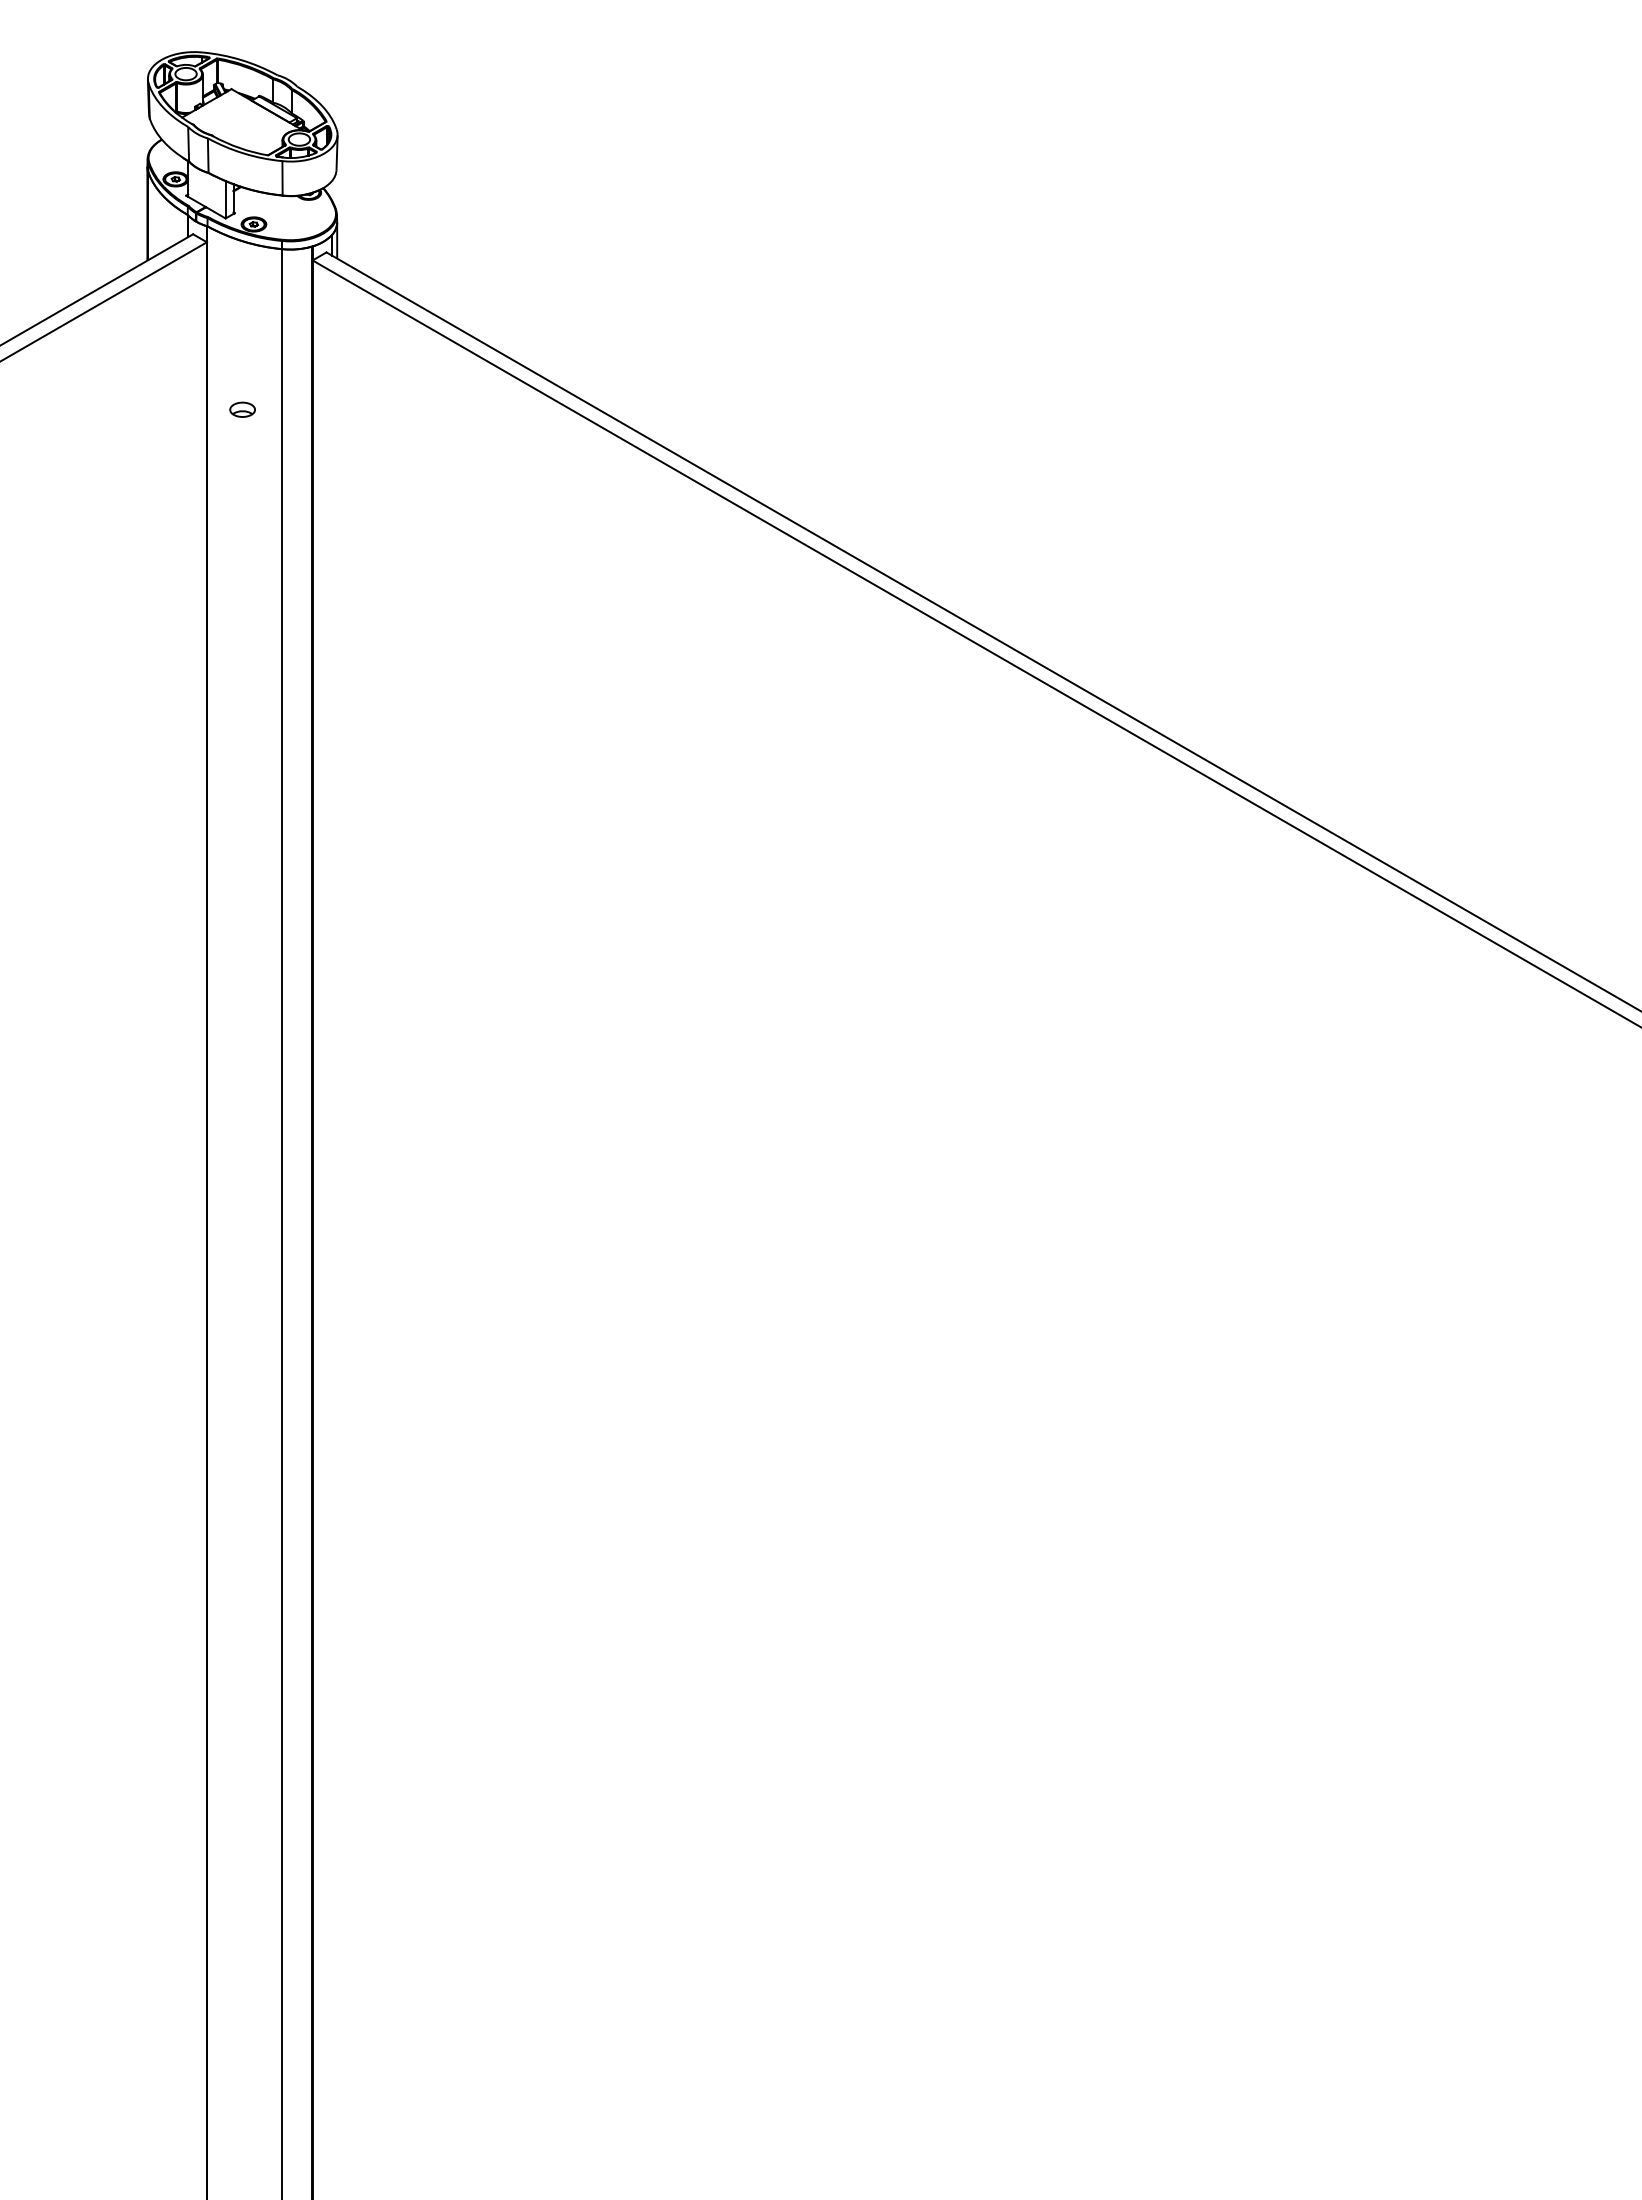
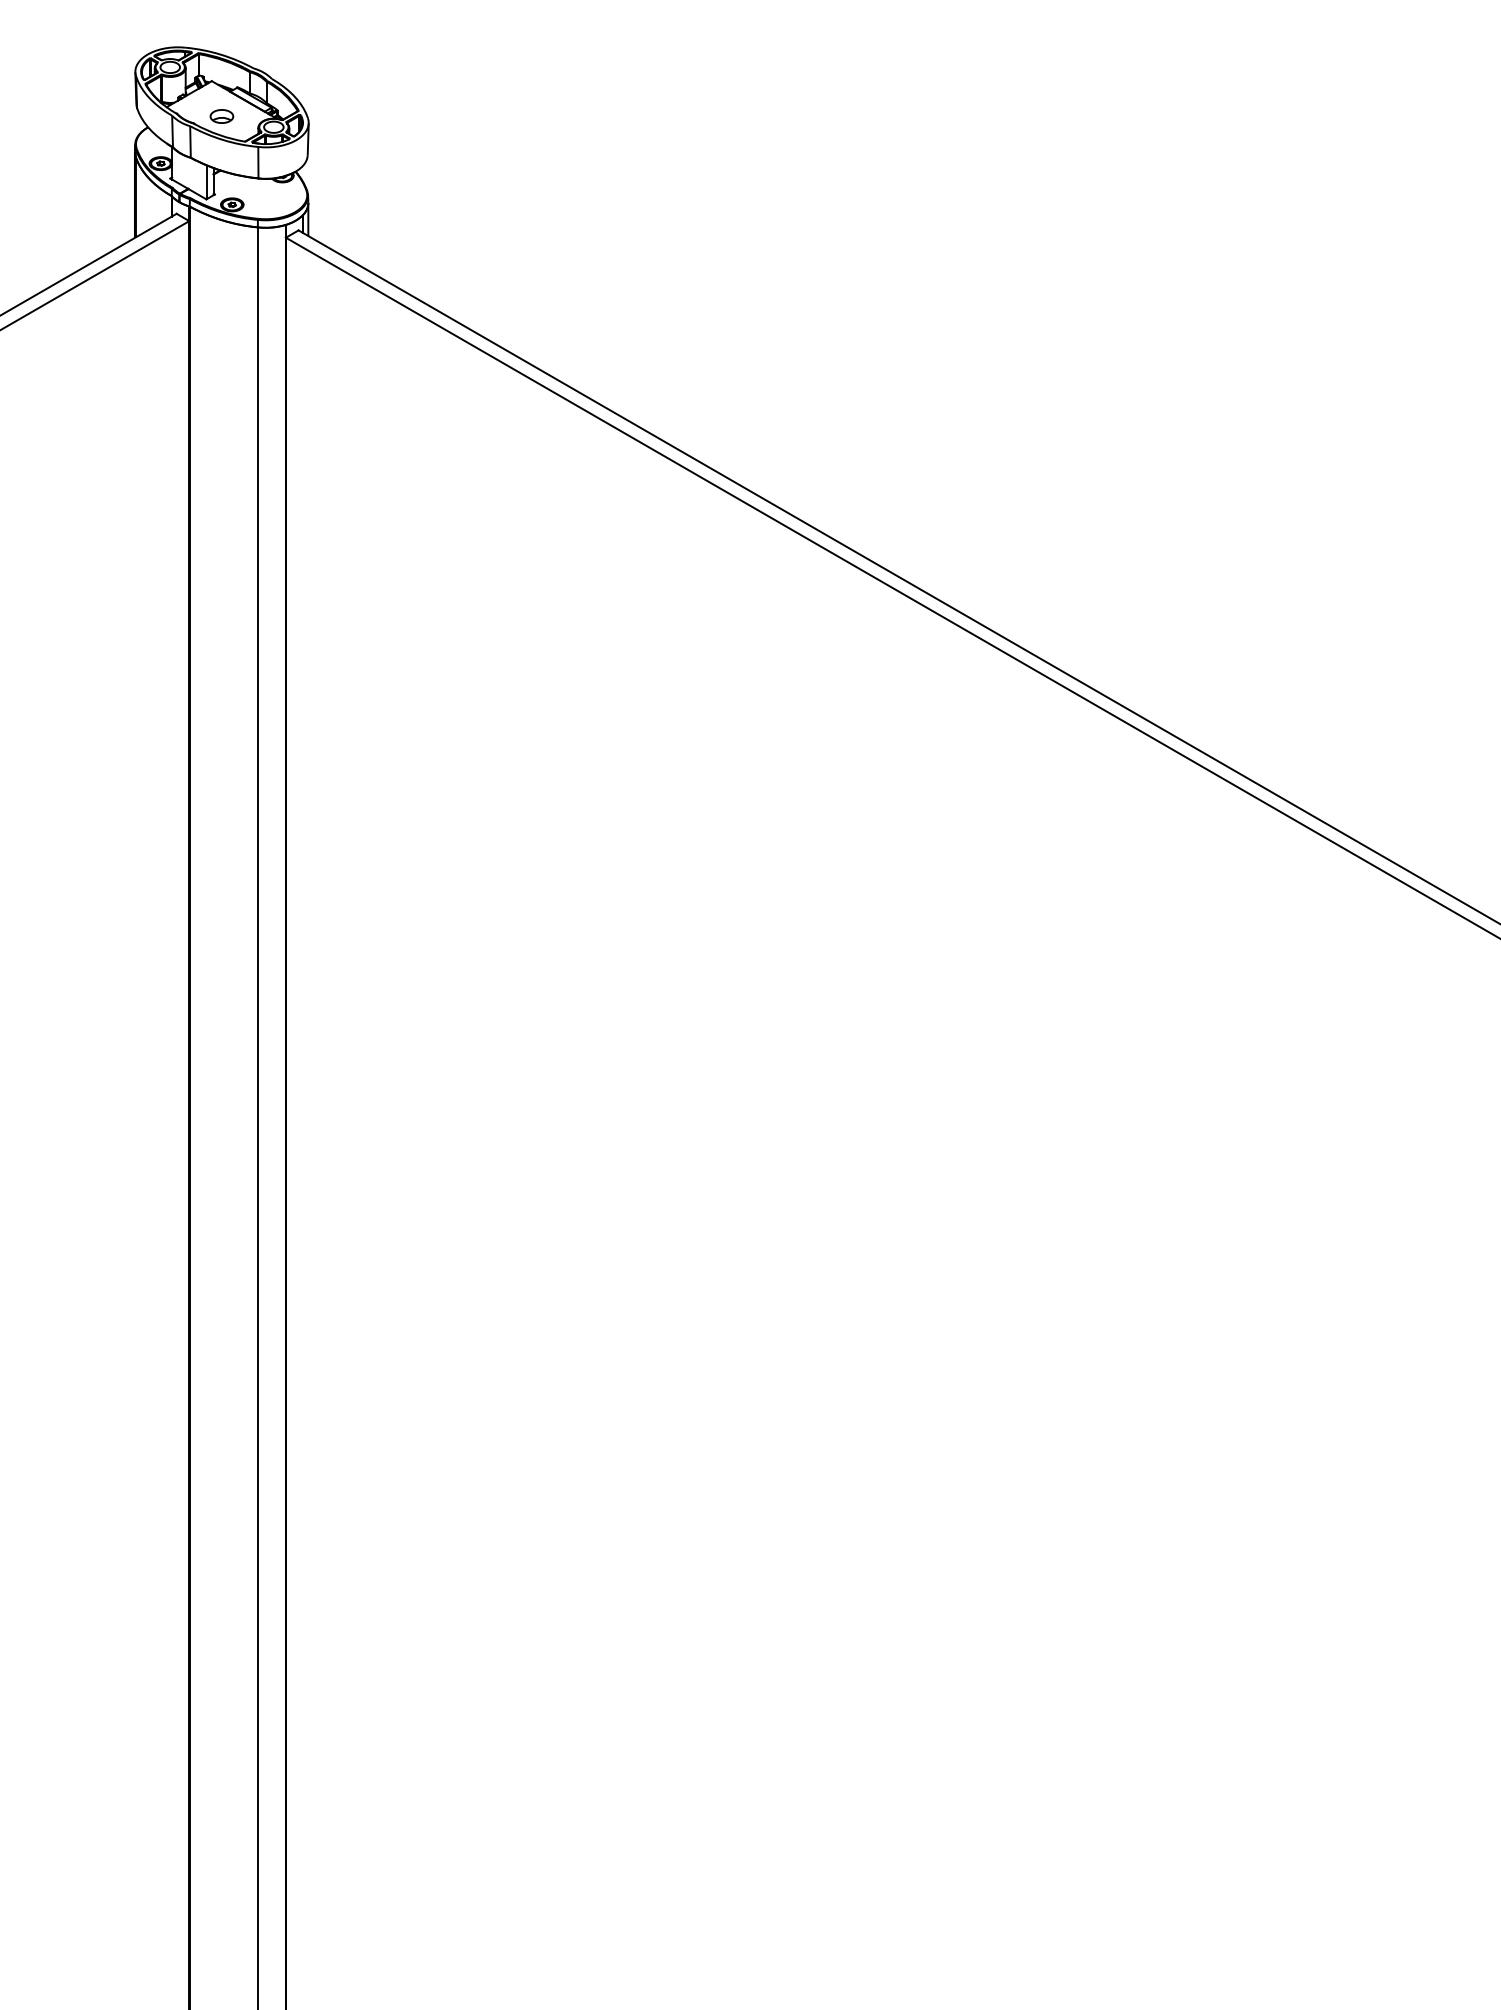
part: (242, 409) -> (221, 116), moved

